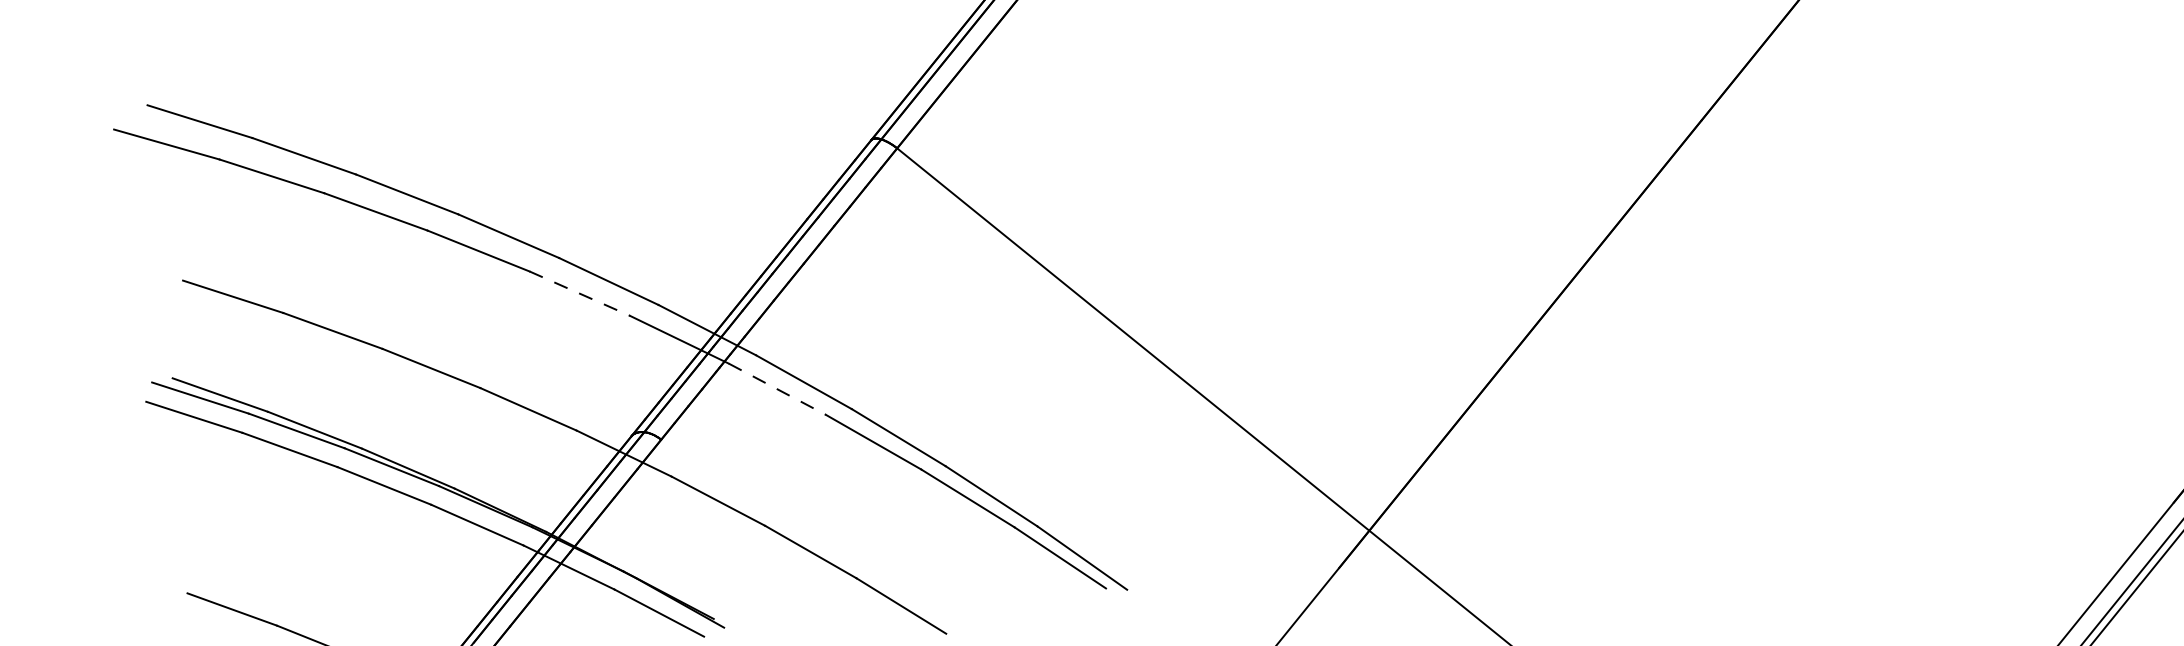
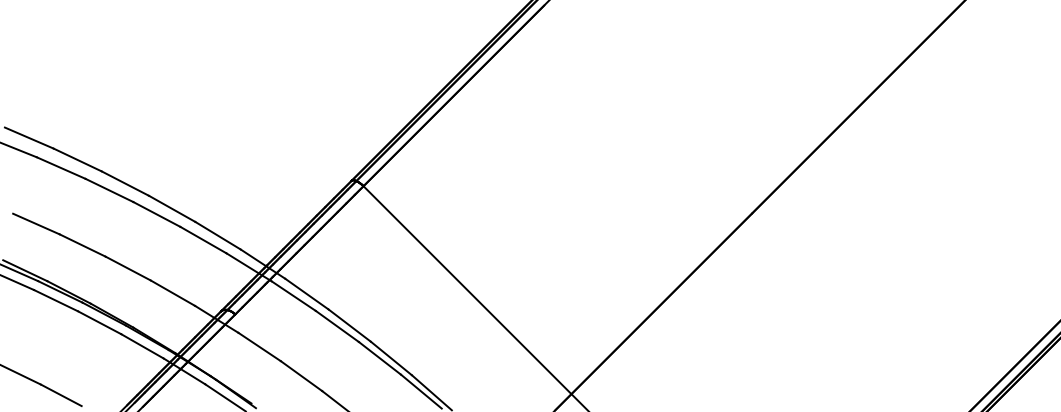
line: (580, 294) -> (203, 240), dashed -> solid
line: (777, 390) -> (293, 296), dashed -> solid

